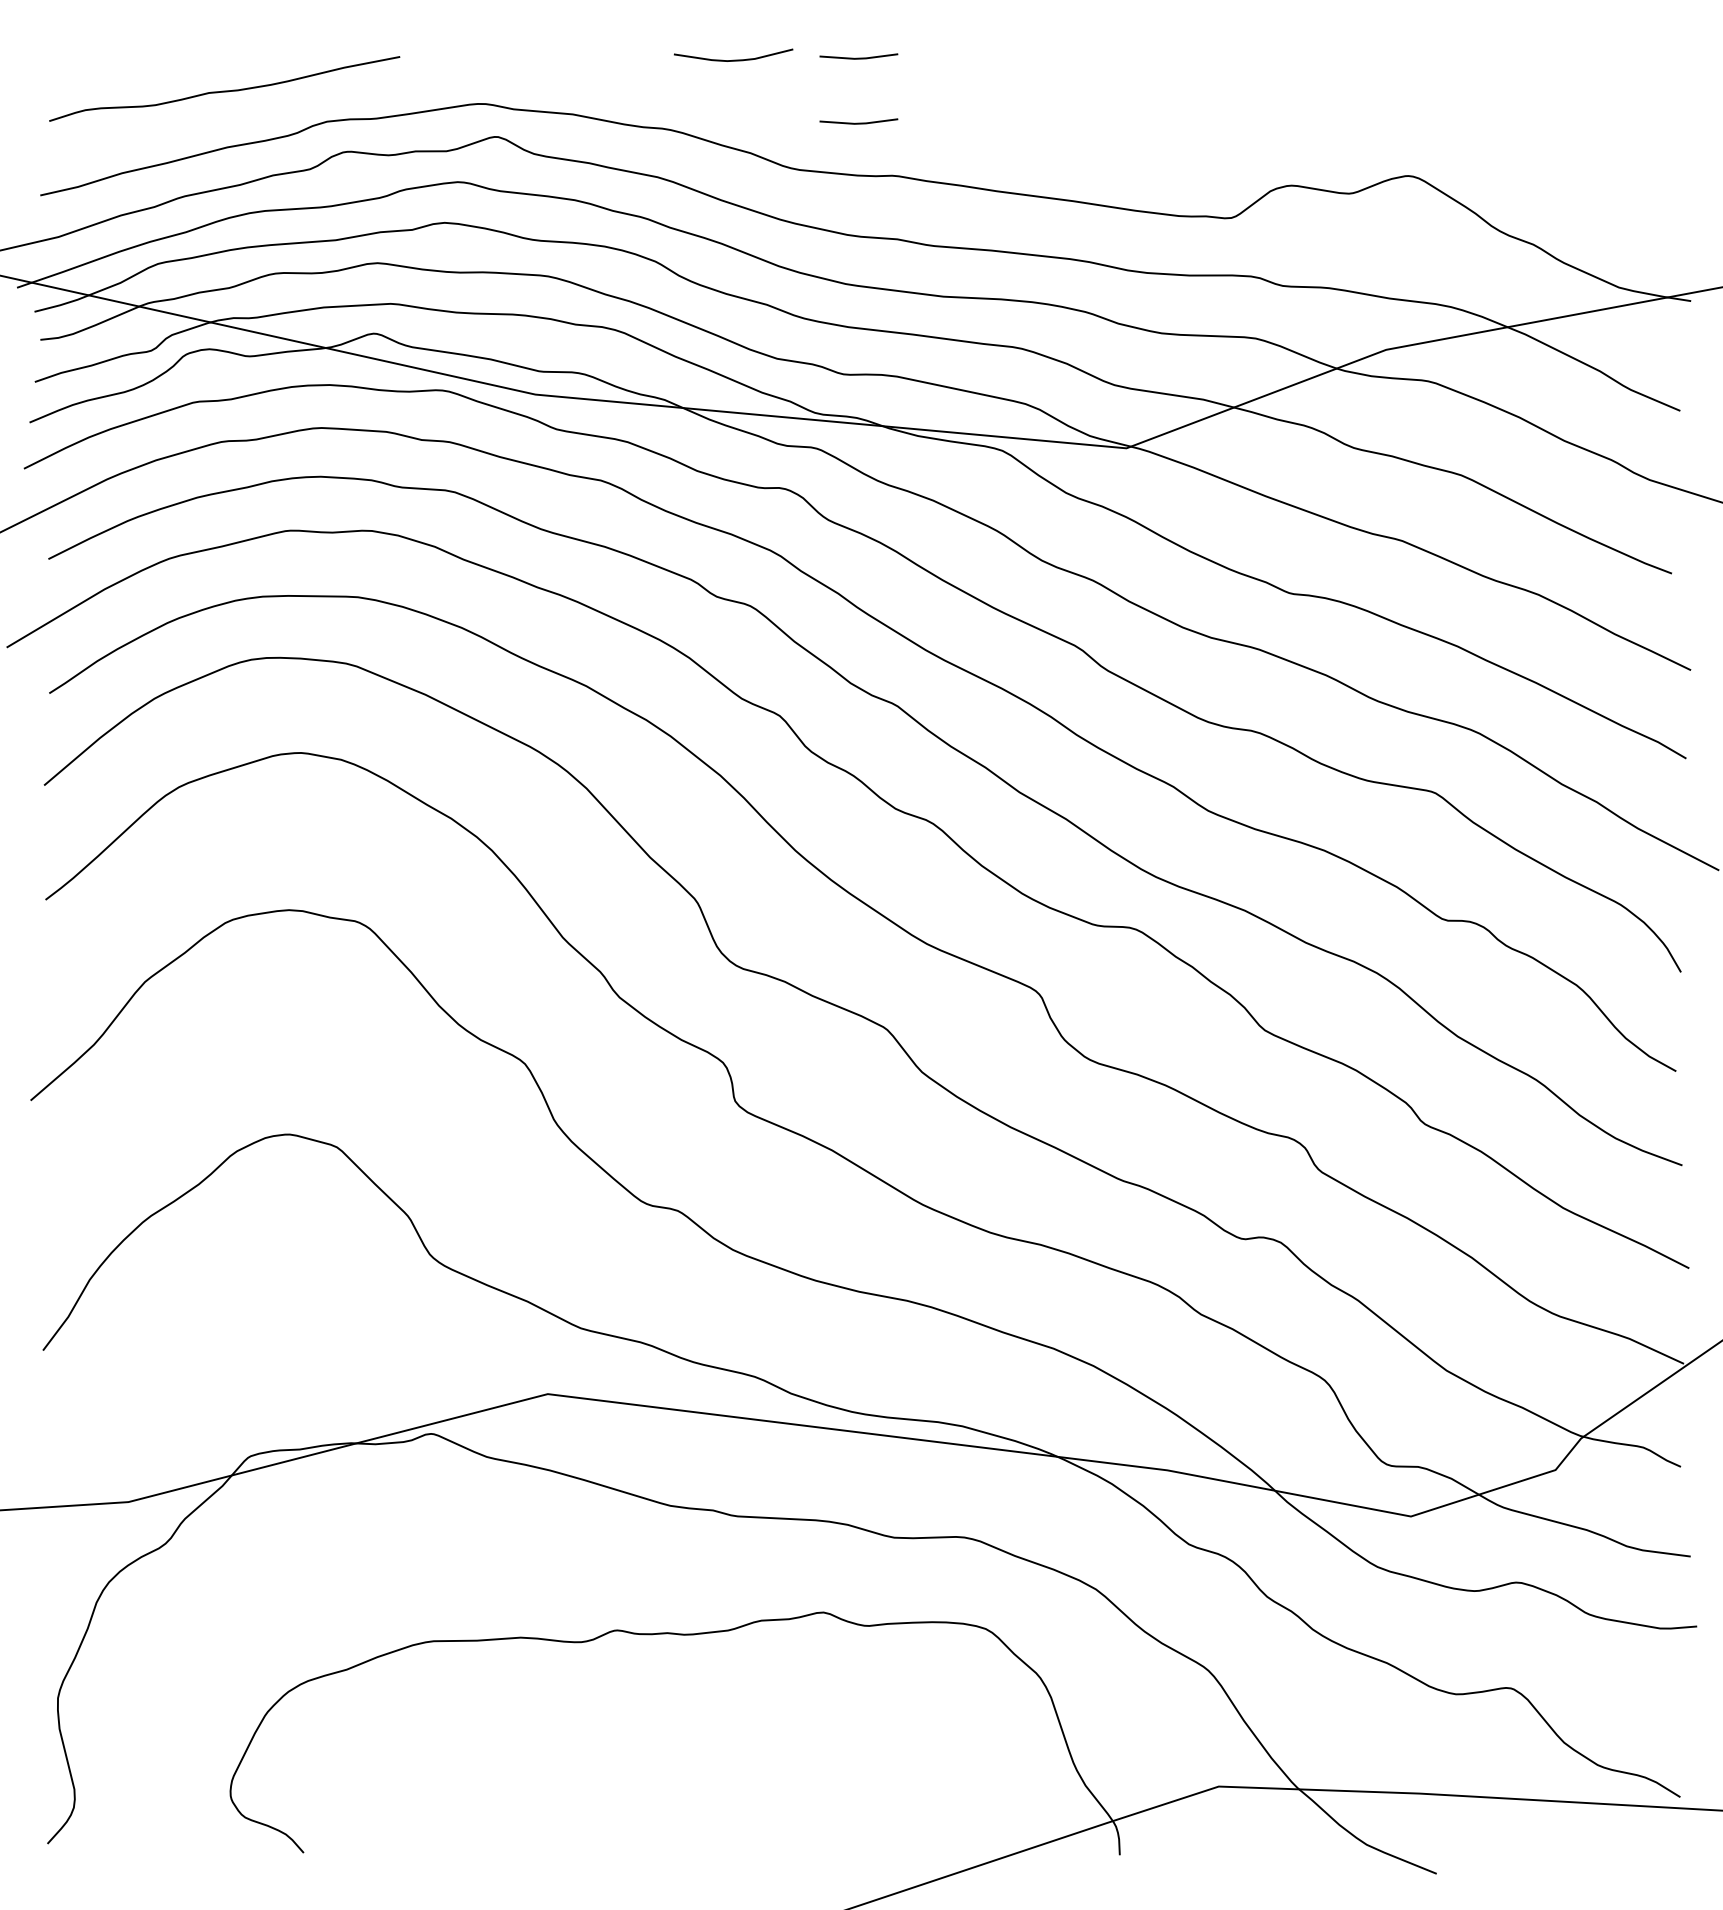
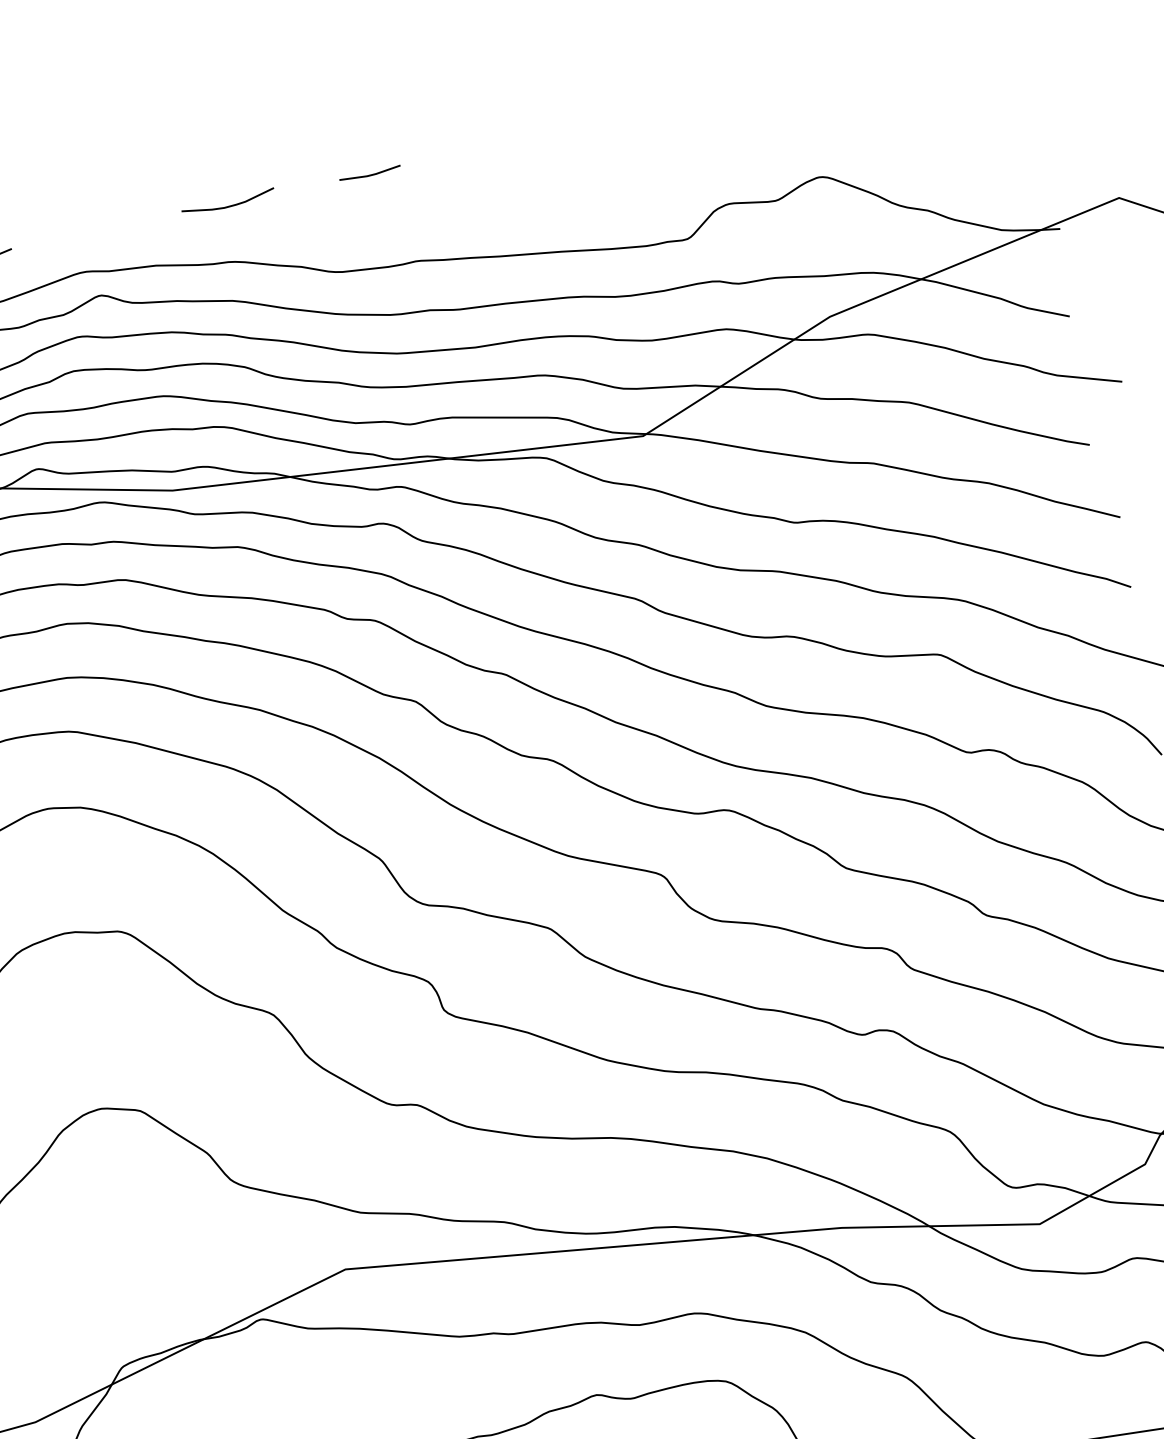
curve: (733, 59) -> (228, 205), moved
line: (858, 122) -> (380, 225), removed

